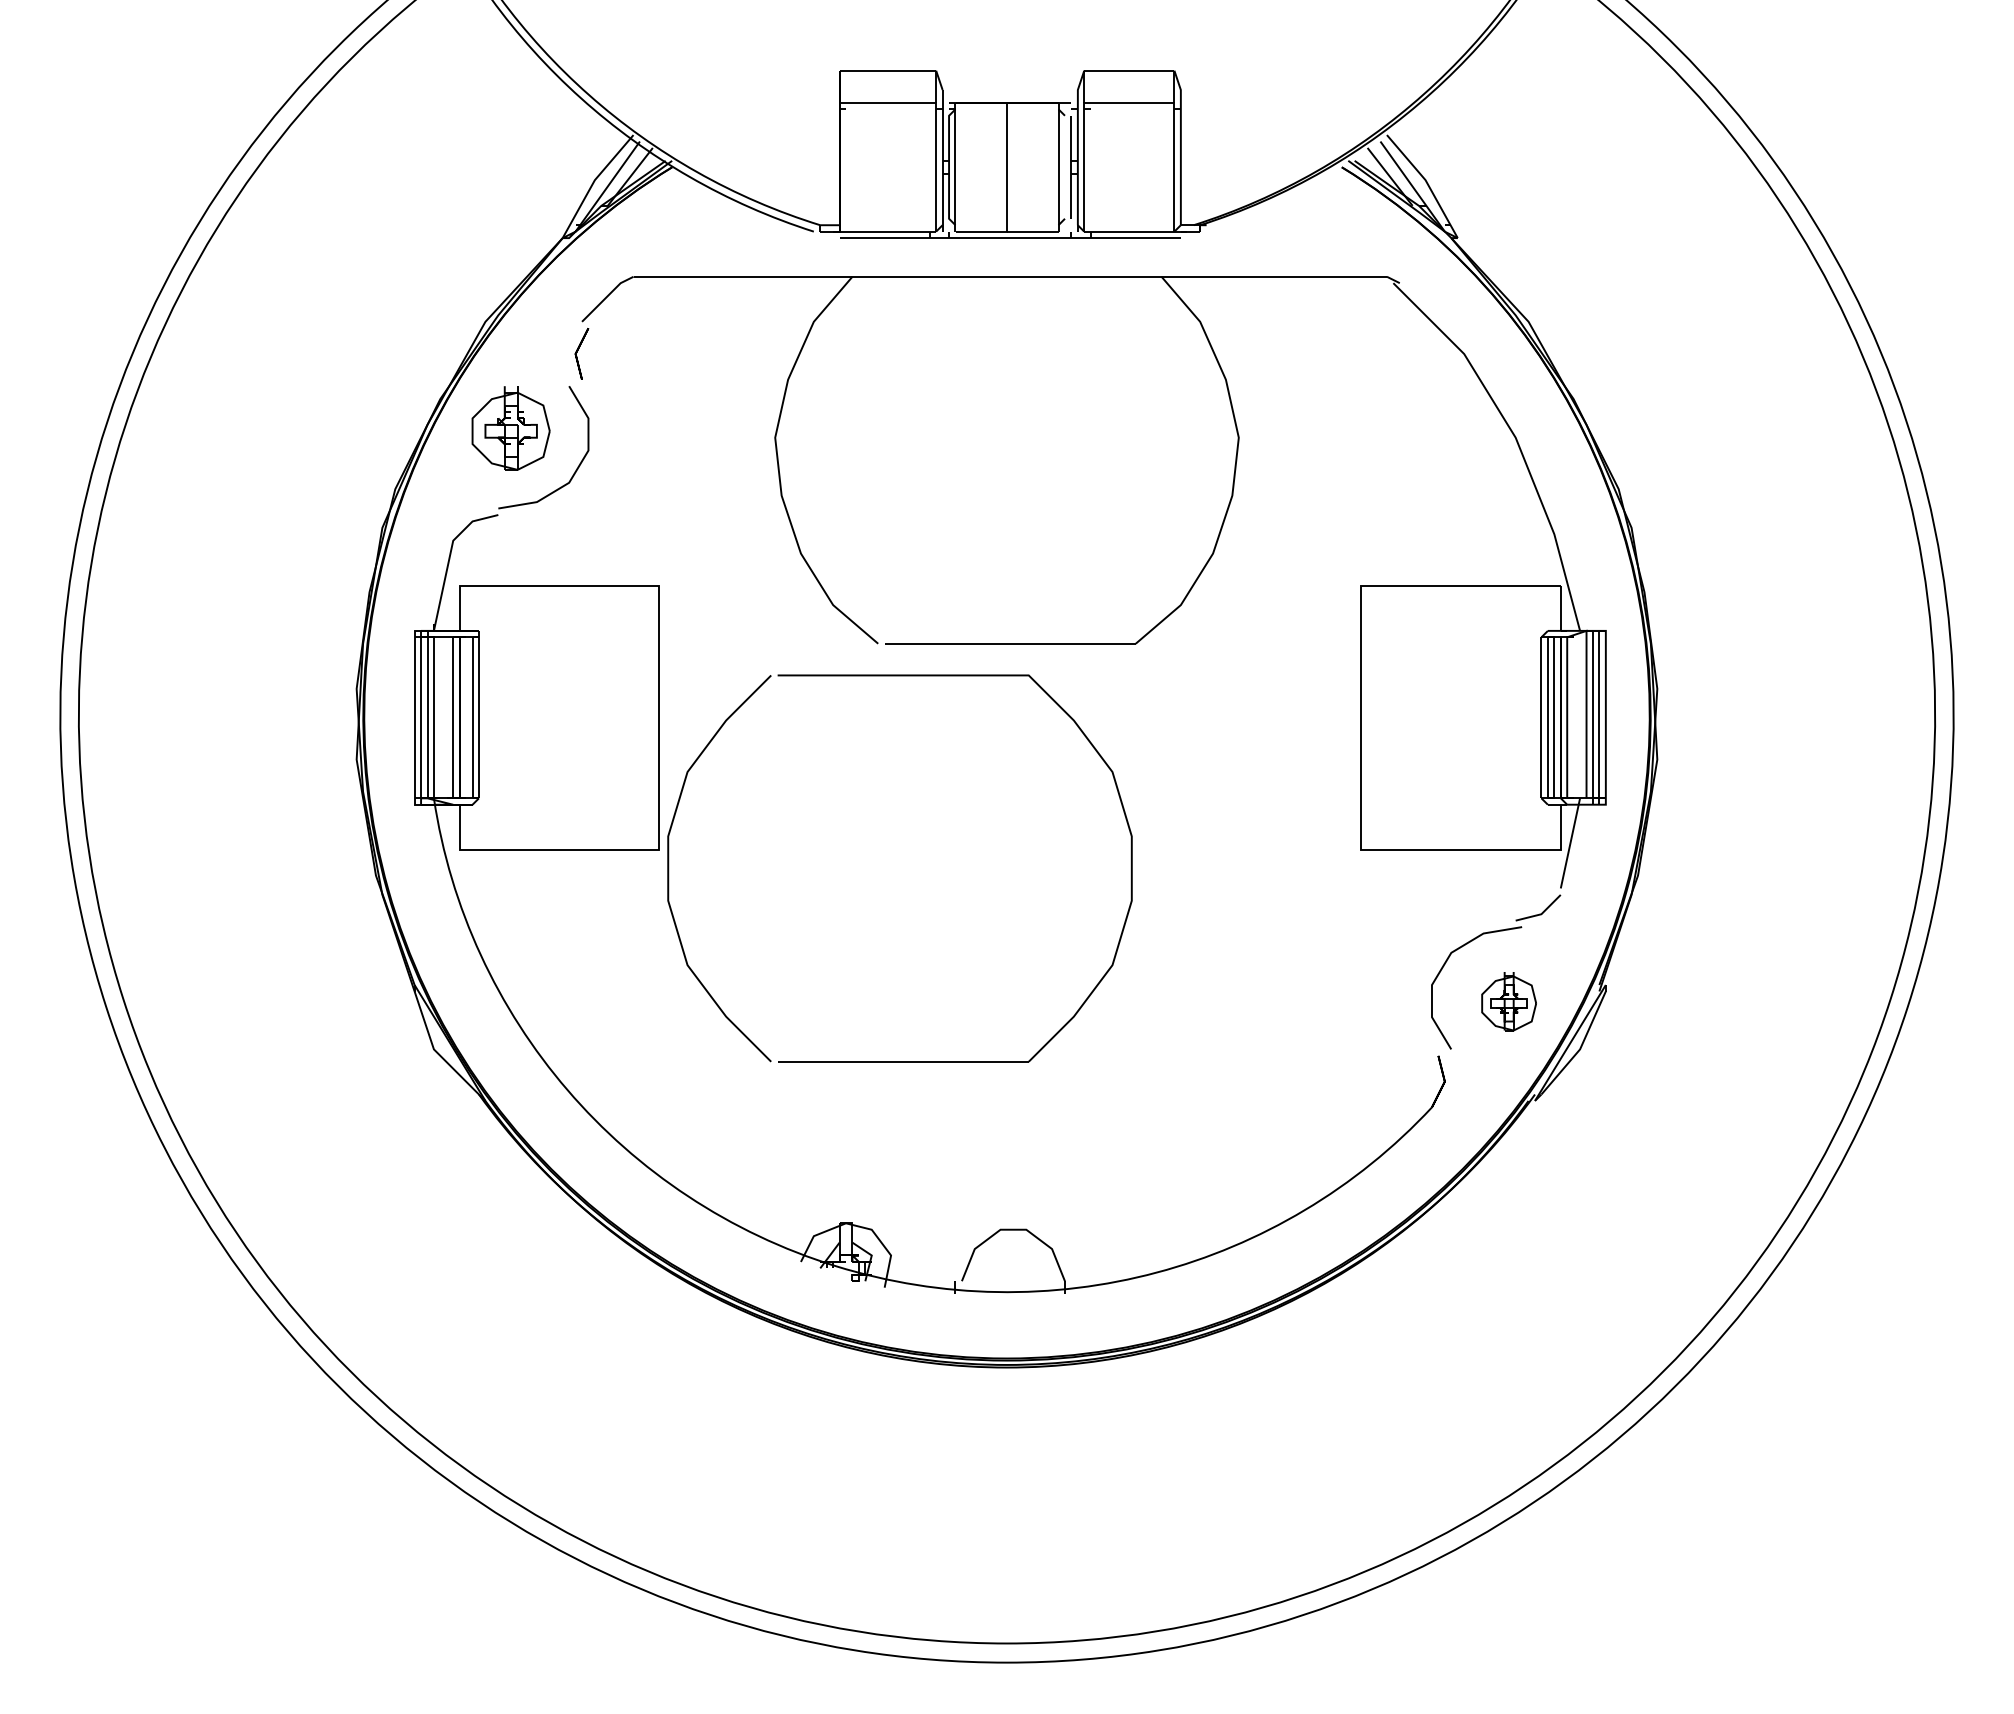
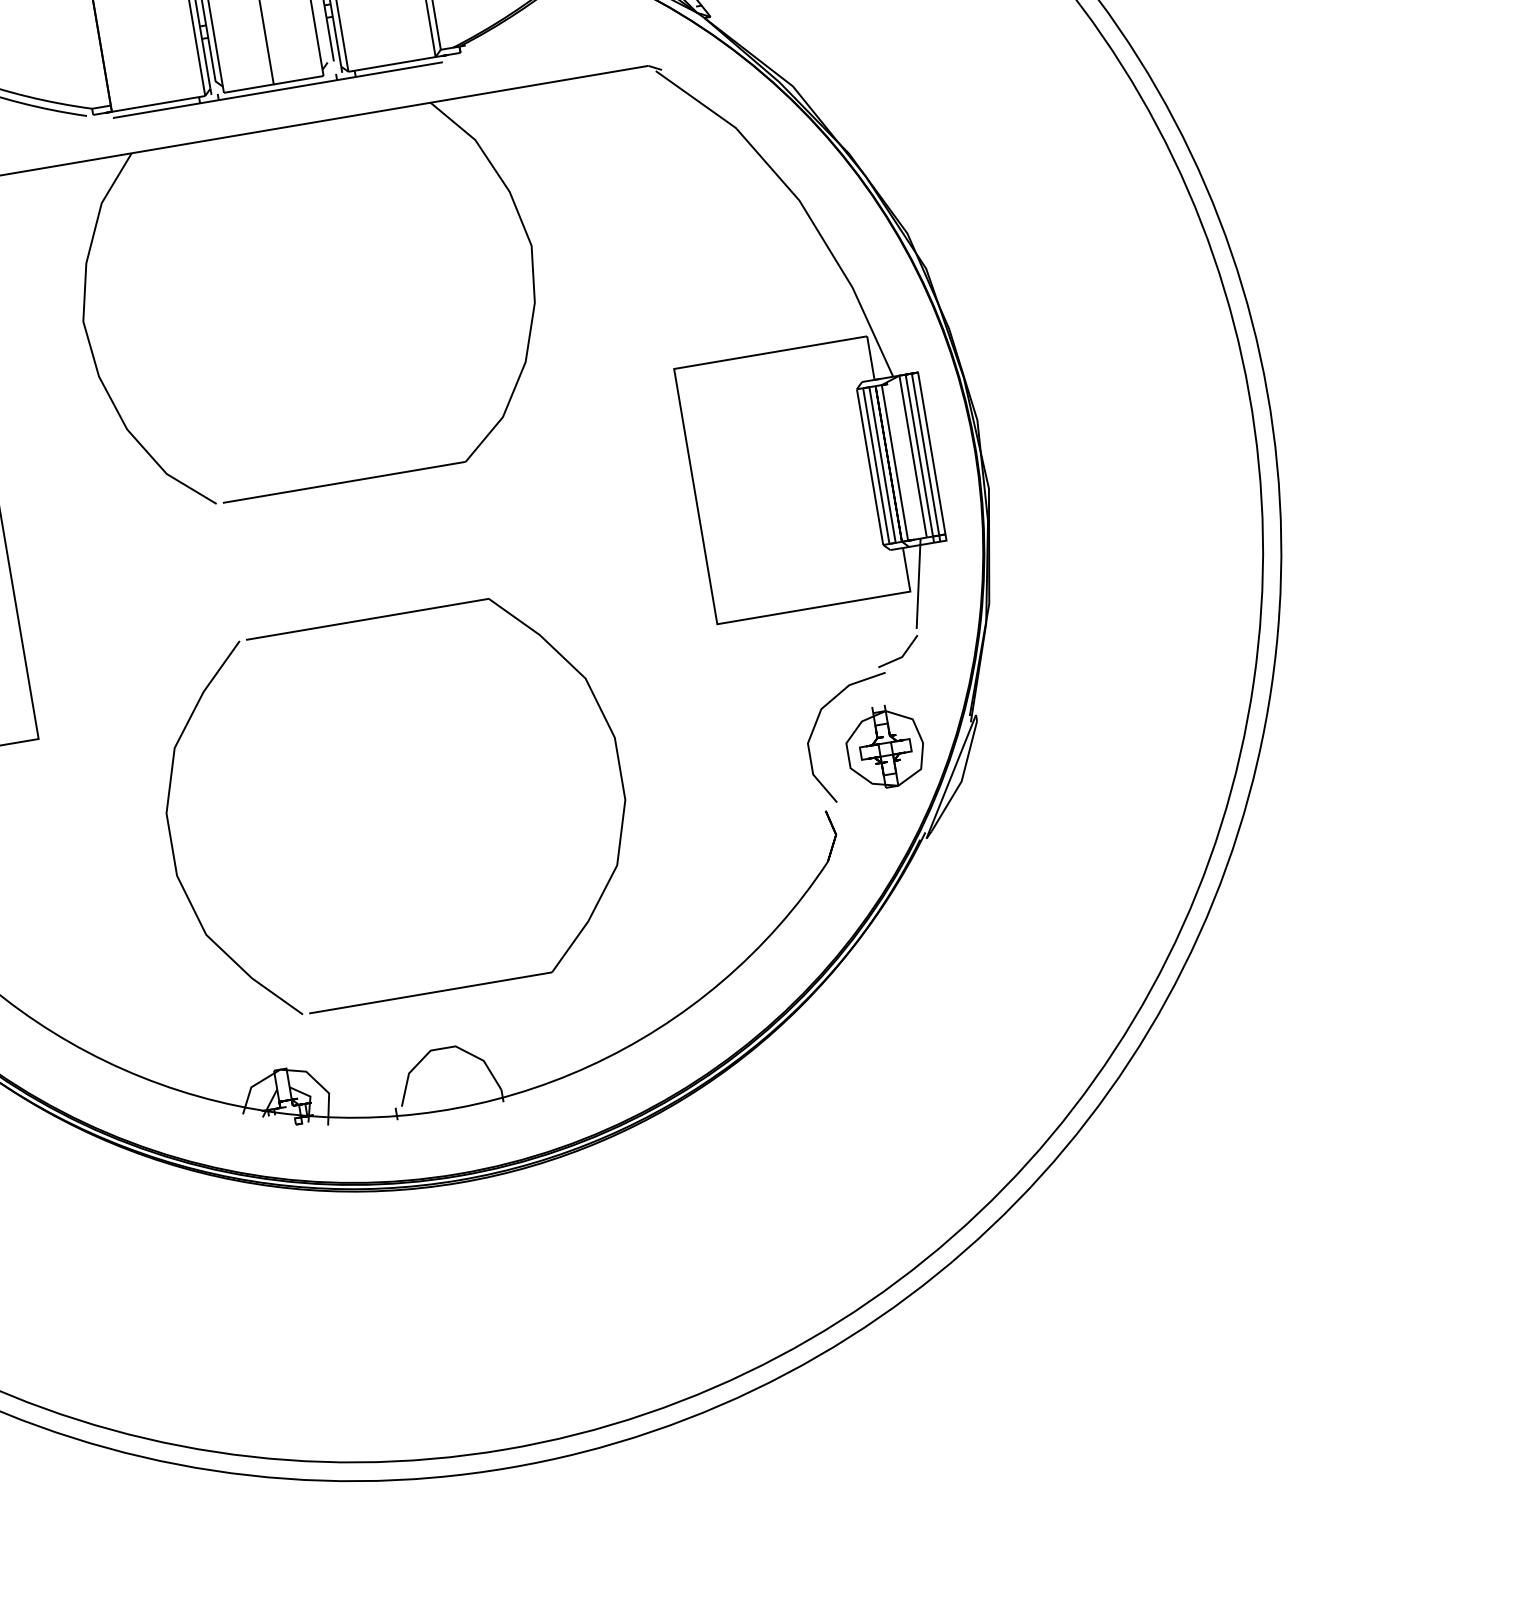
part: (899, 676) -> (364, 621), moved
part: (1508, 1001) -> (884, 746), size x1.43

